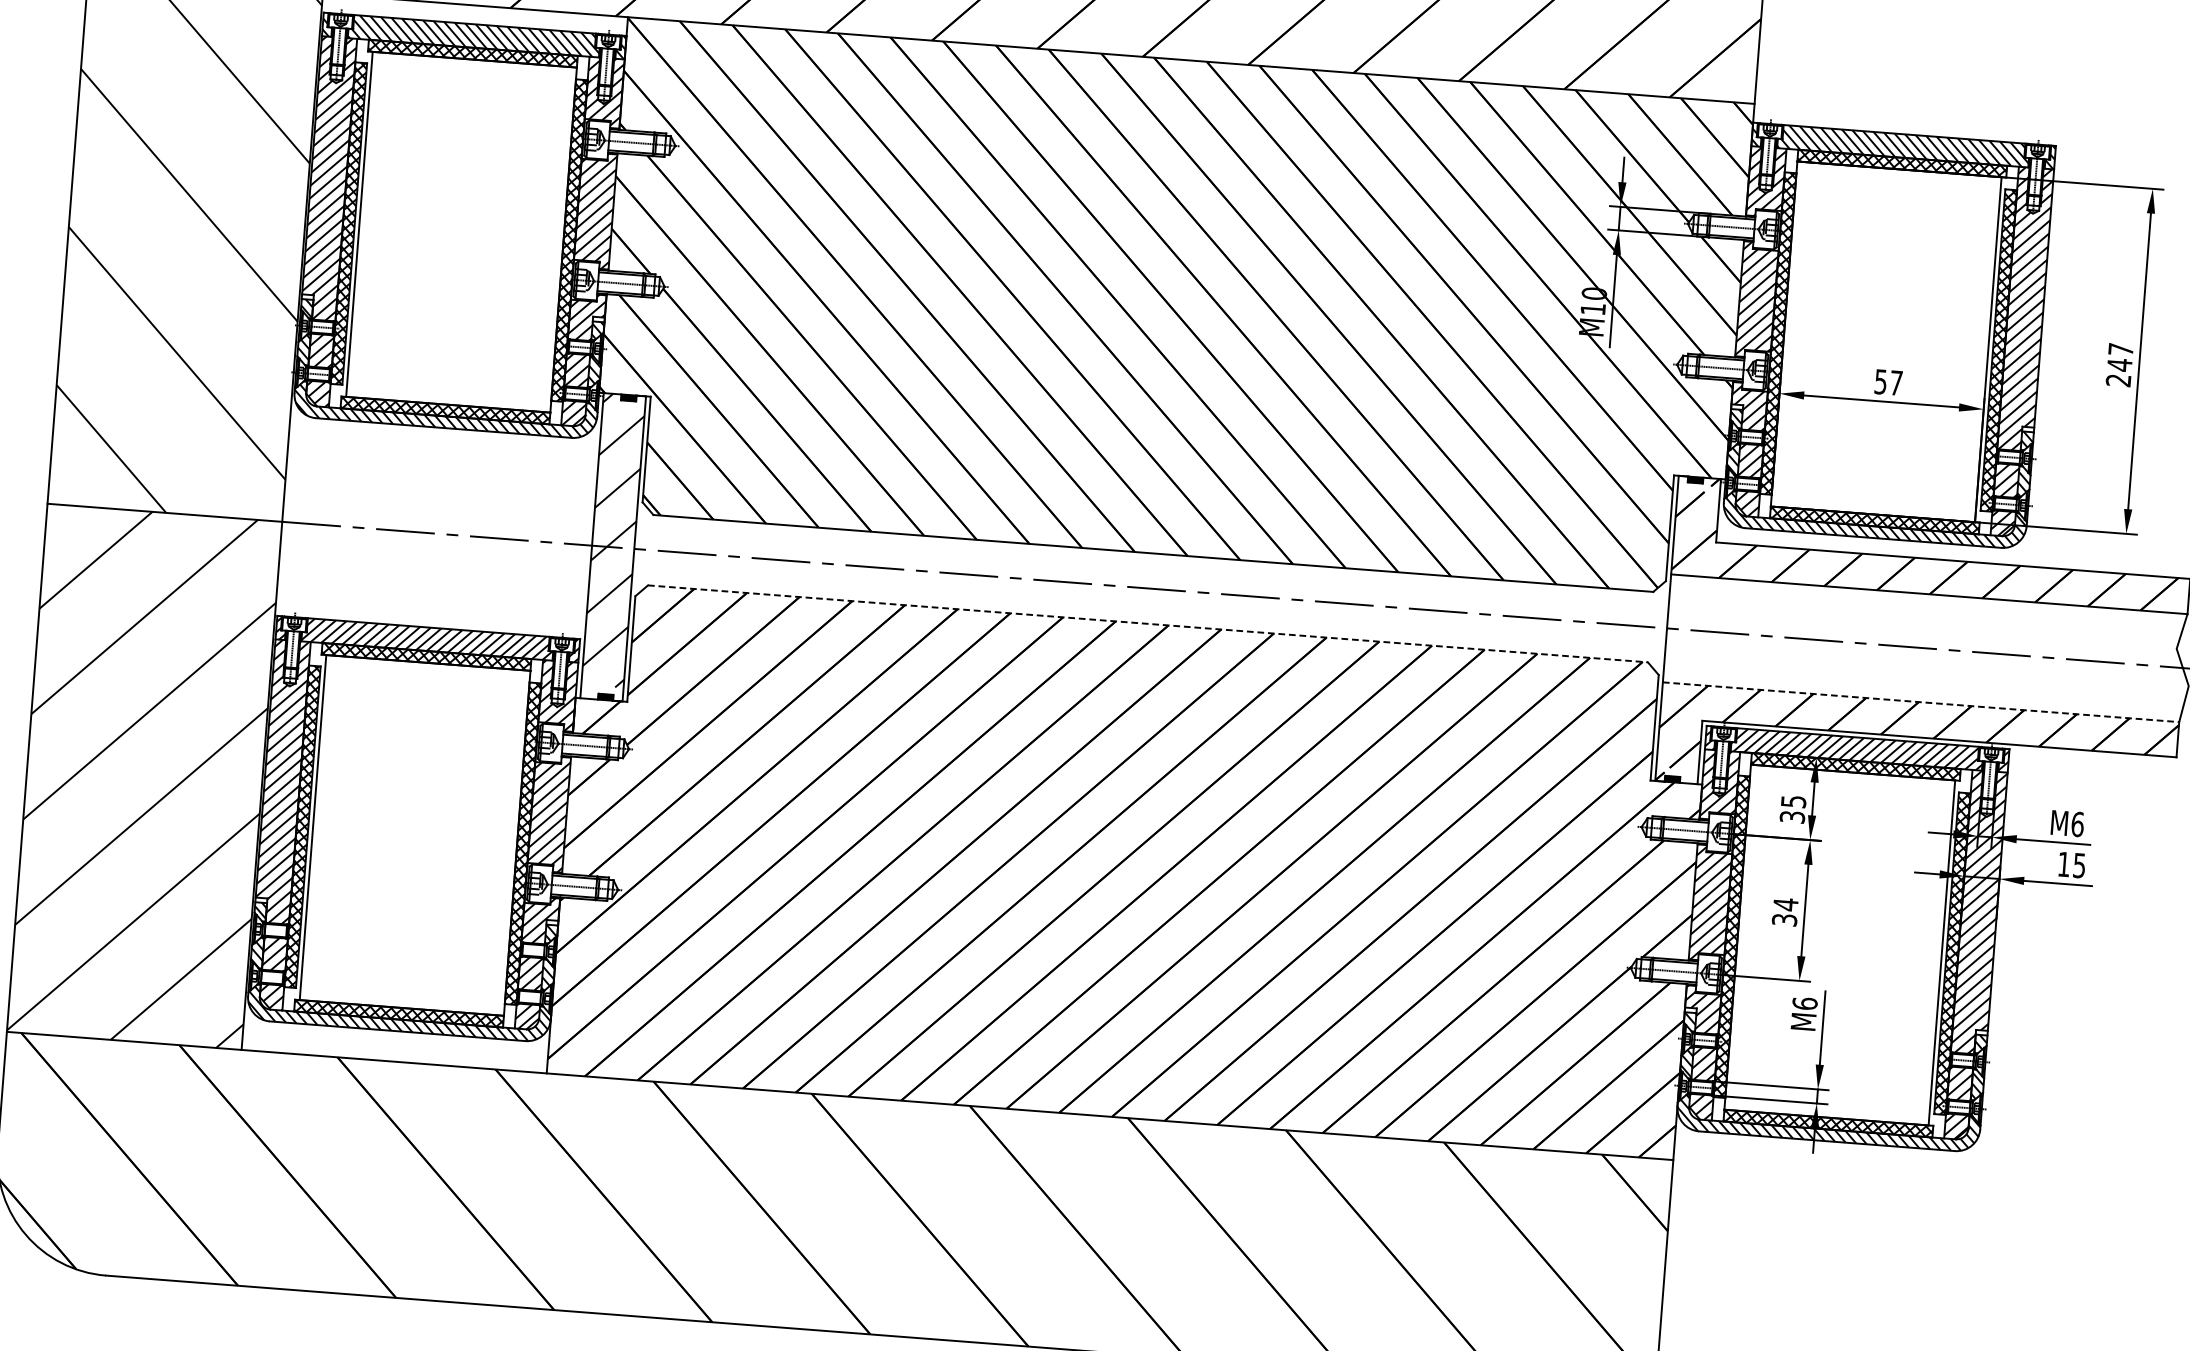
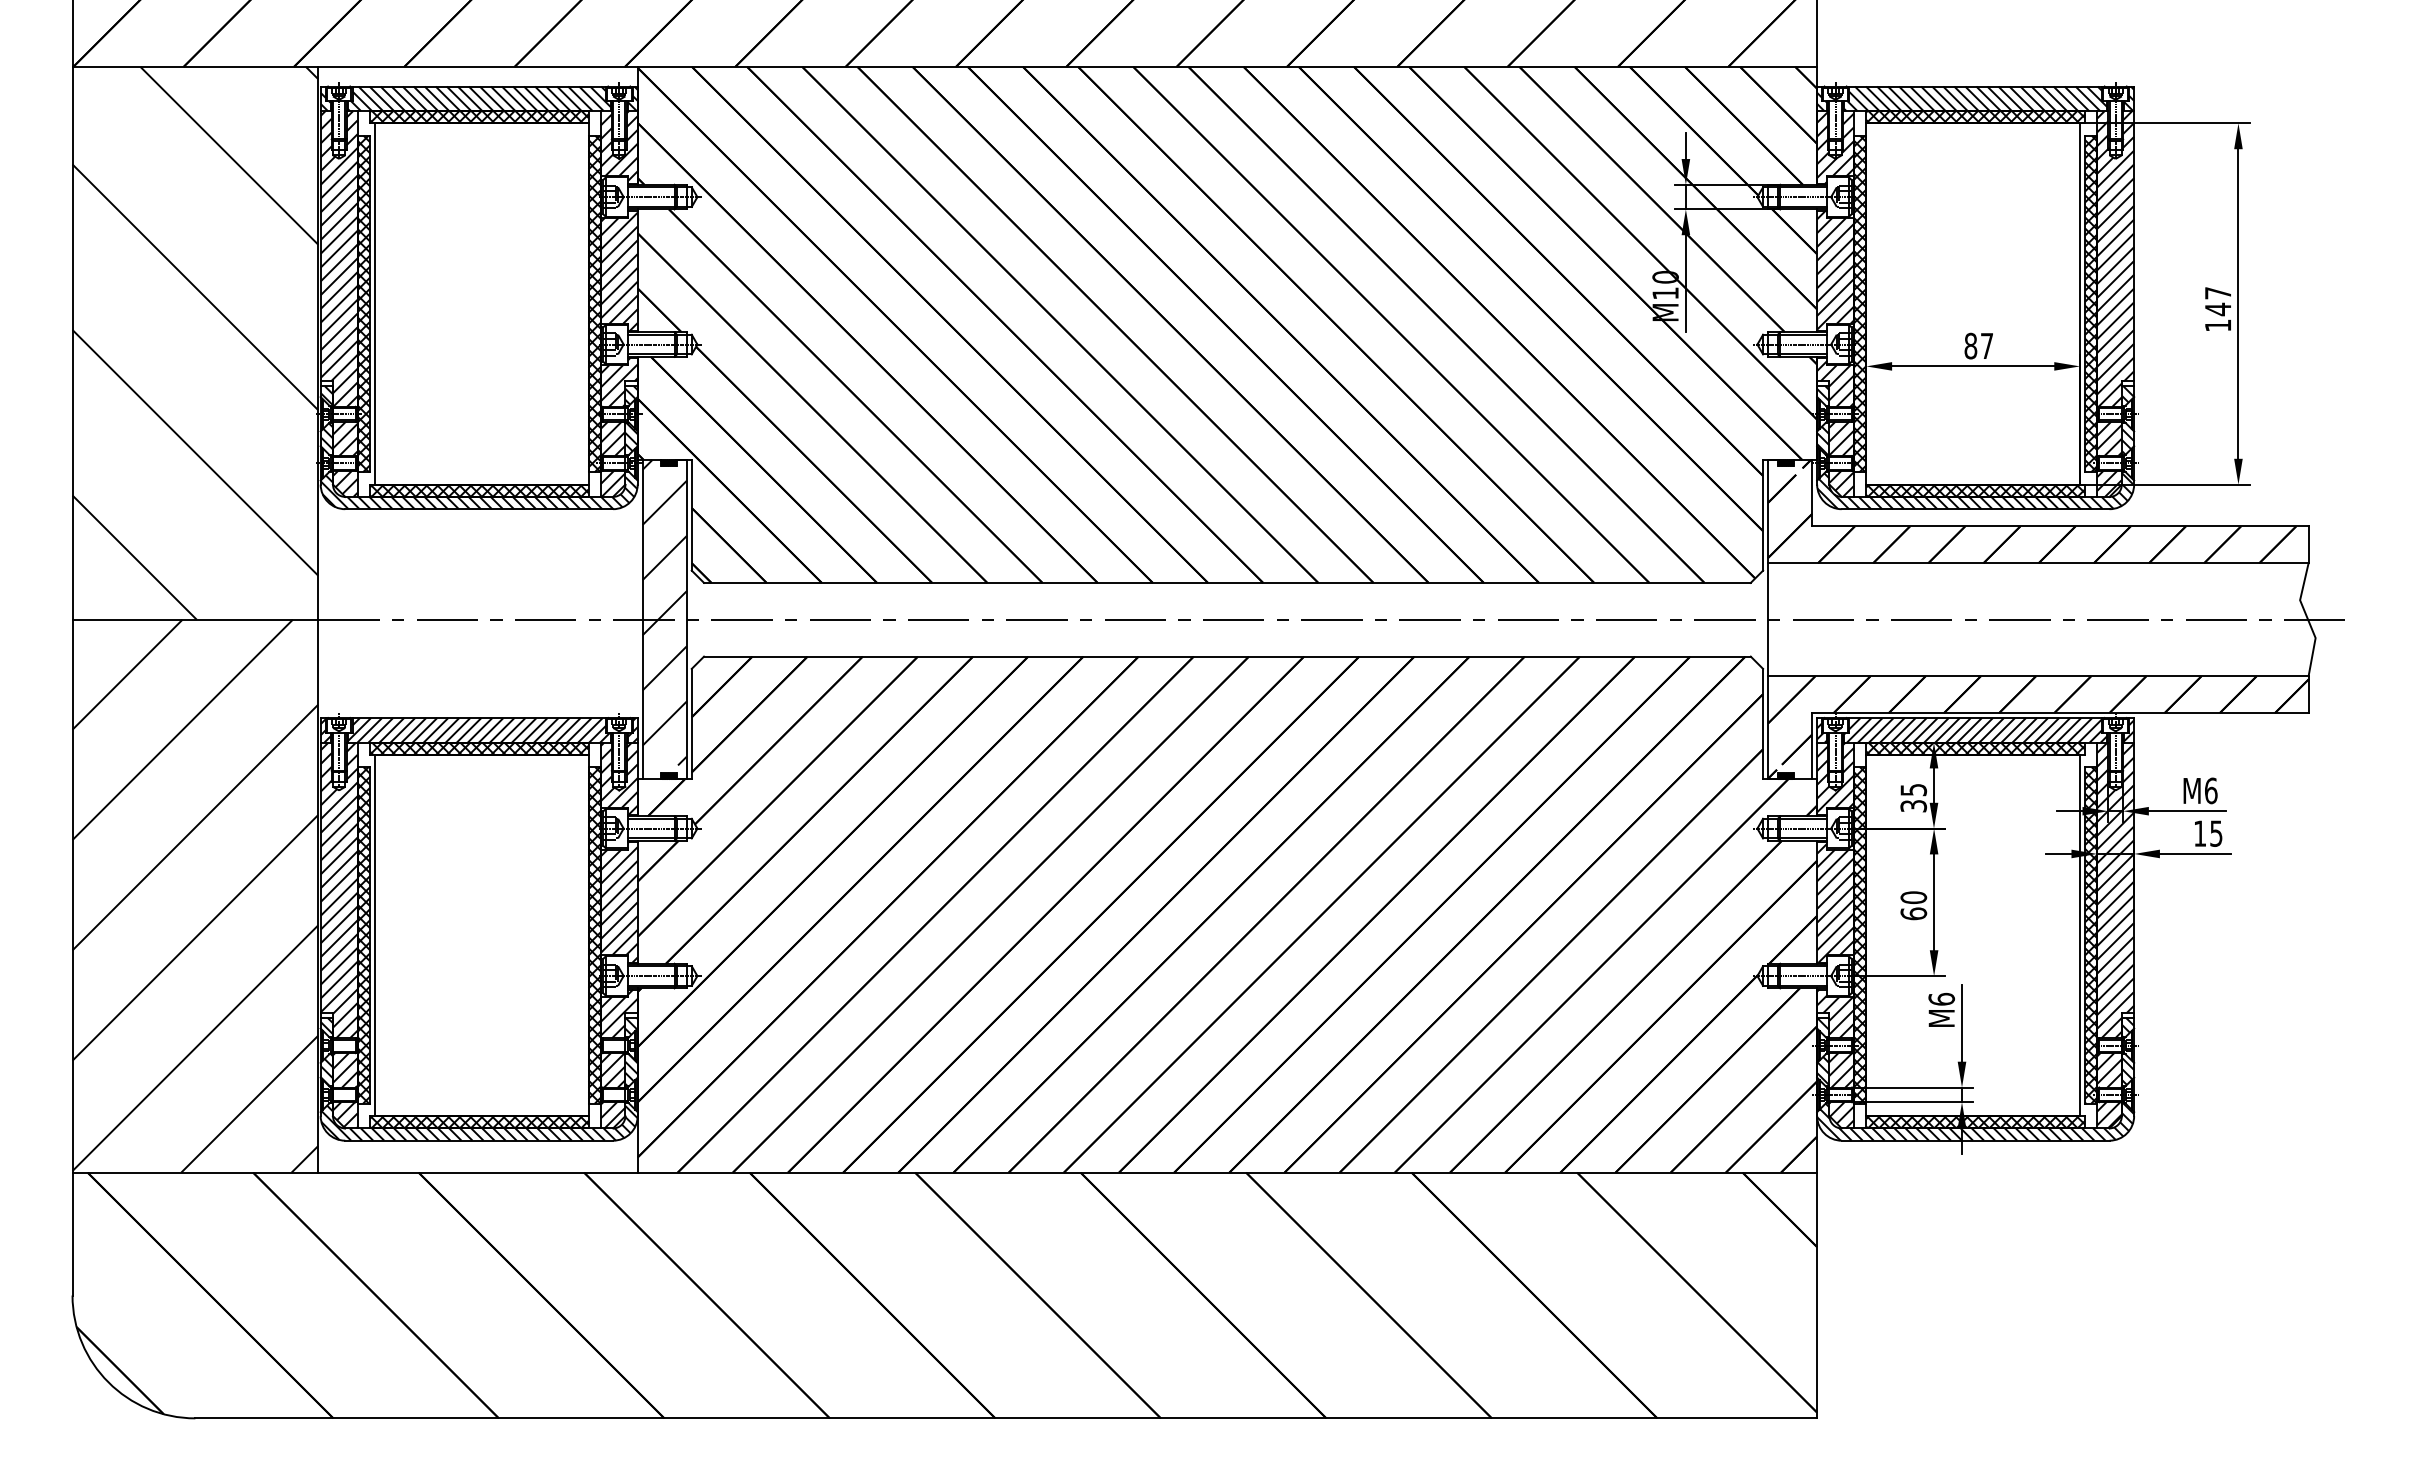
text: (2117, 380) -> (2217, 325), 247 -> 147
text: (1880, 381) -> (1970, 345), 57 -> 87
line: (1148, 623) -> (1227, 656), dashed -> solid
line: (1921, 702) -> (2038, 676), dashed -> solid
text: (1784, 912) -> (1913, 905), 34 -> 60

